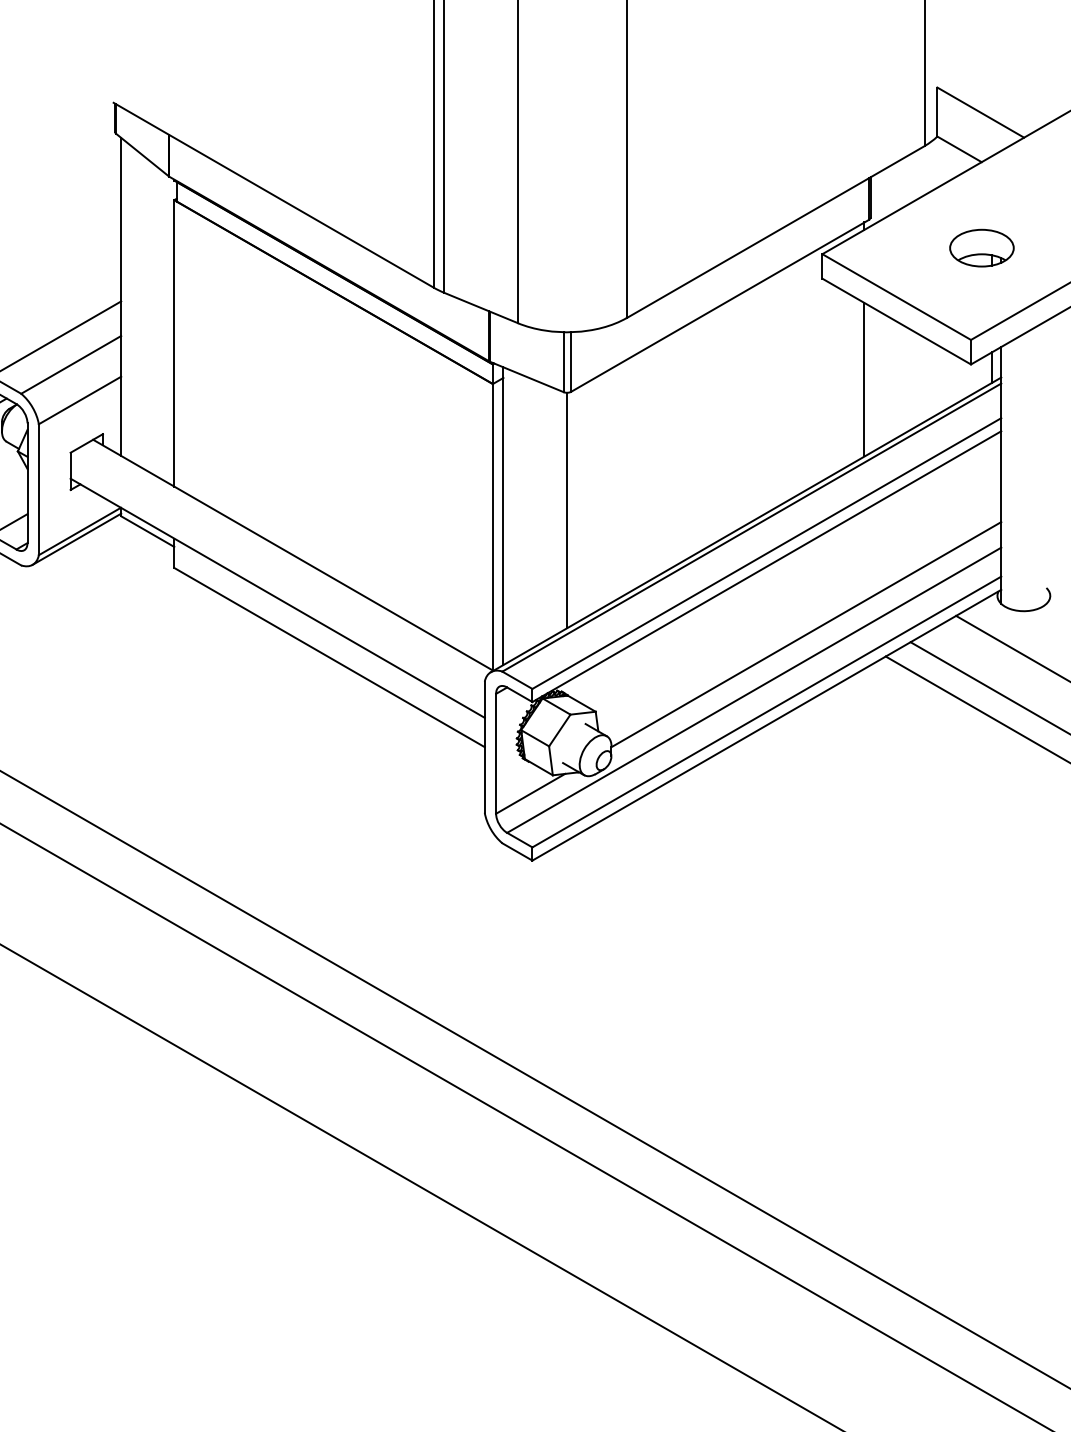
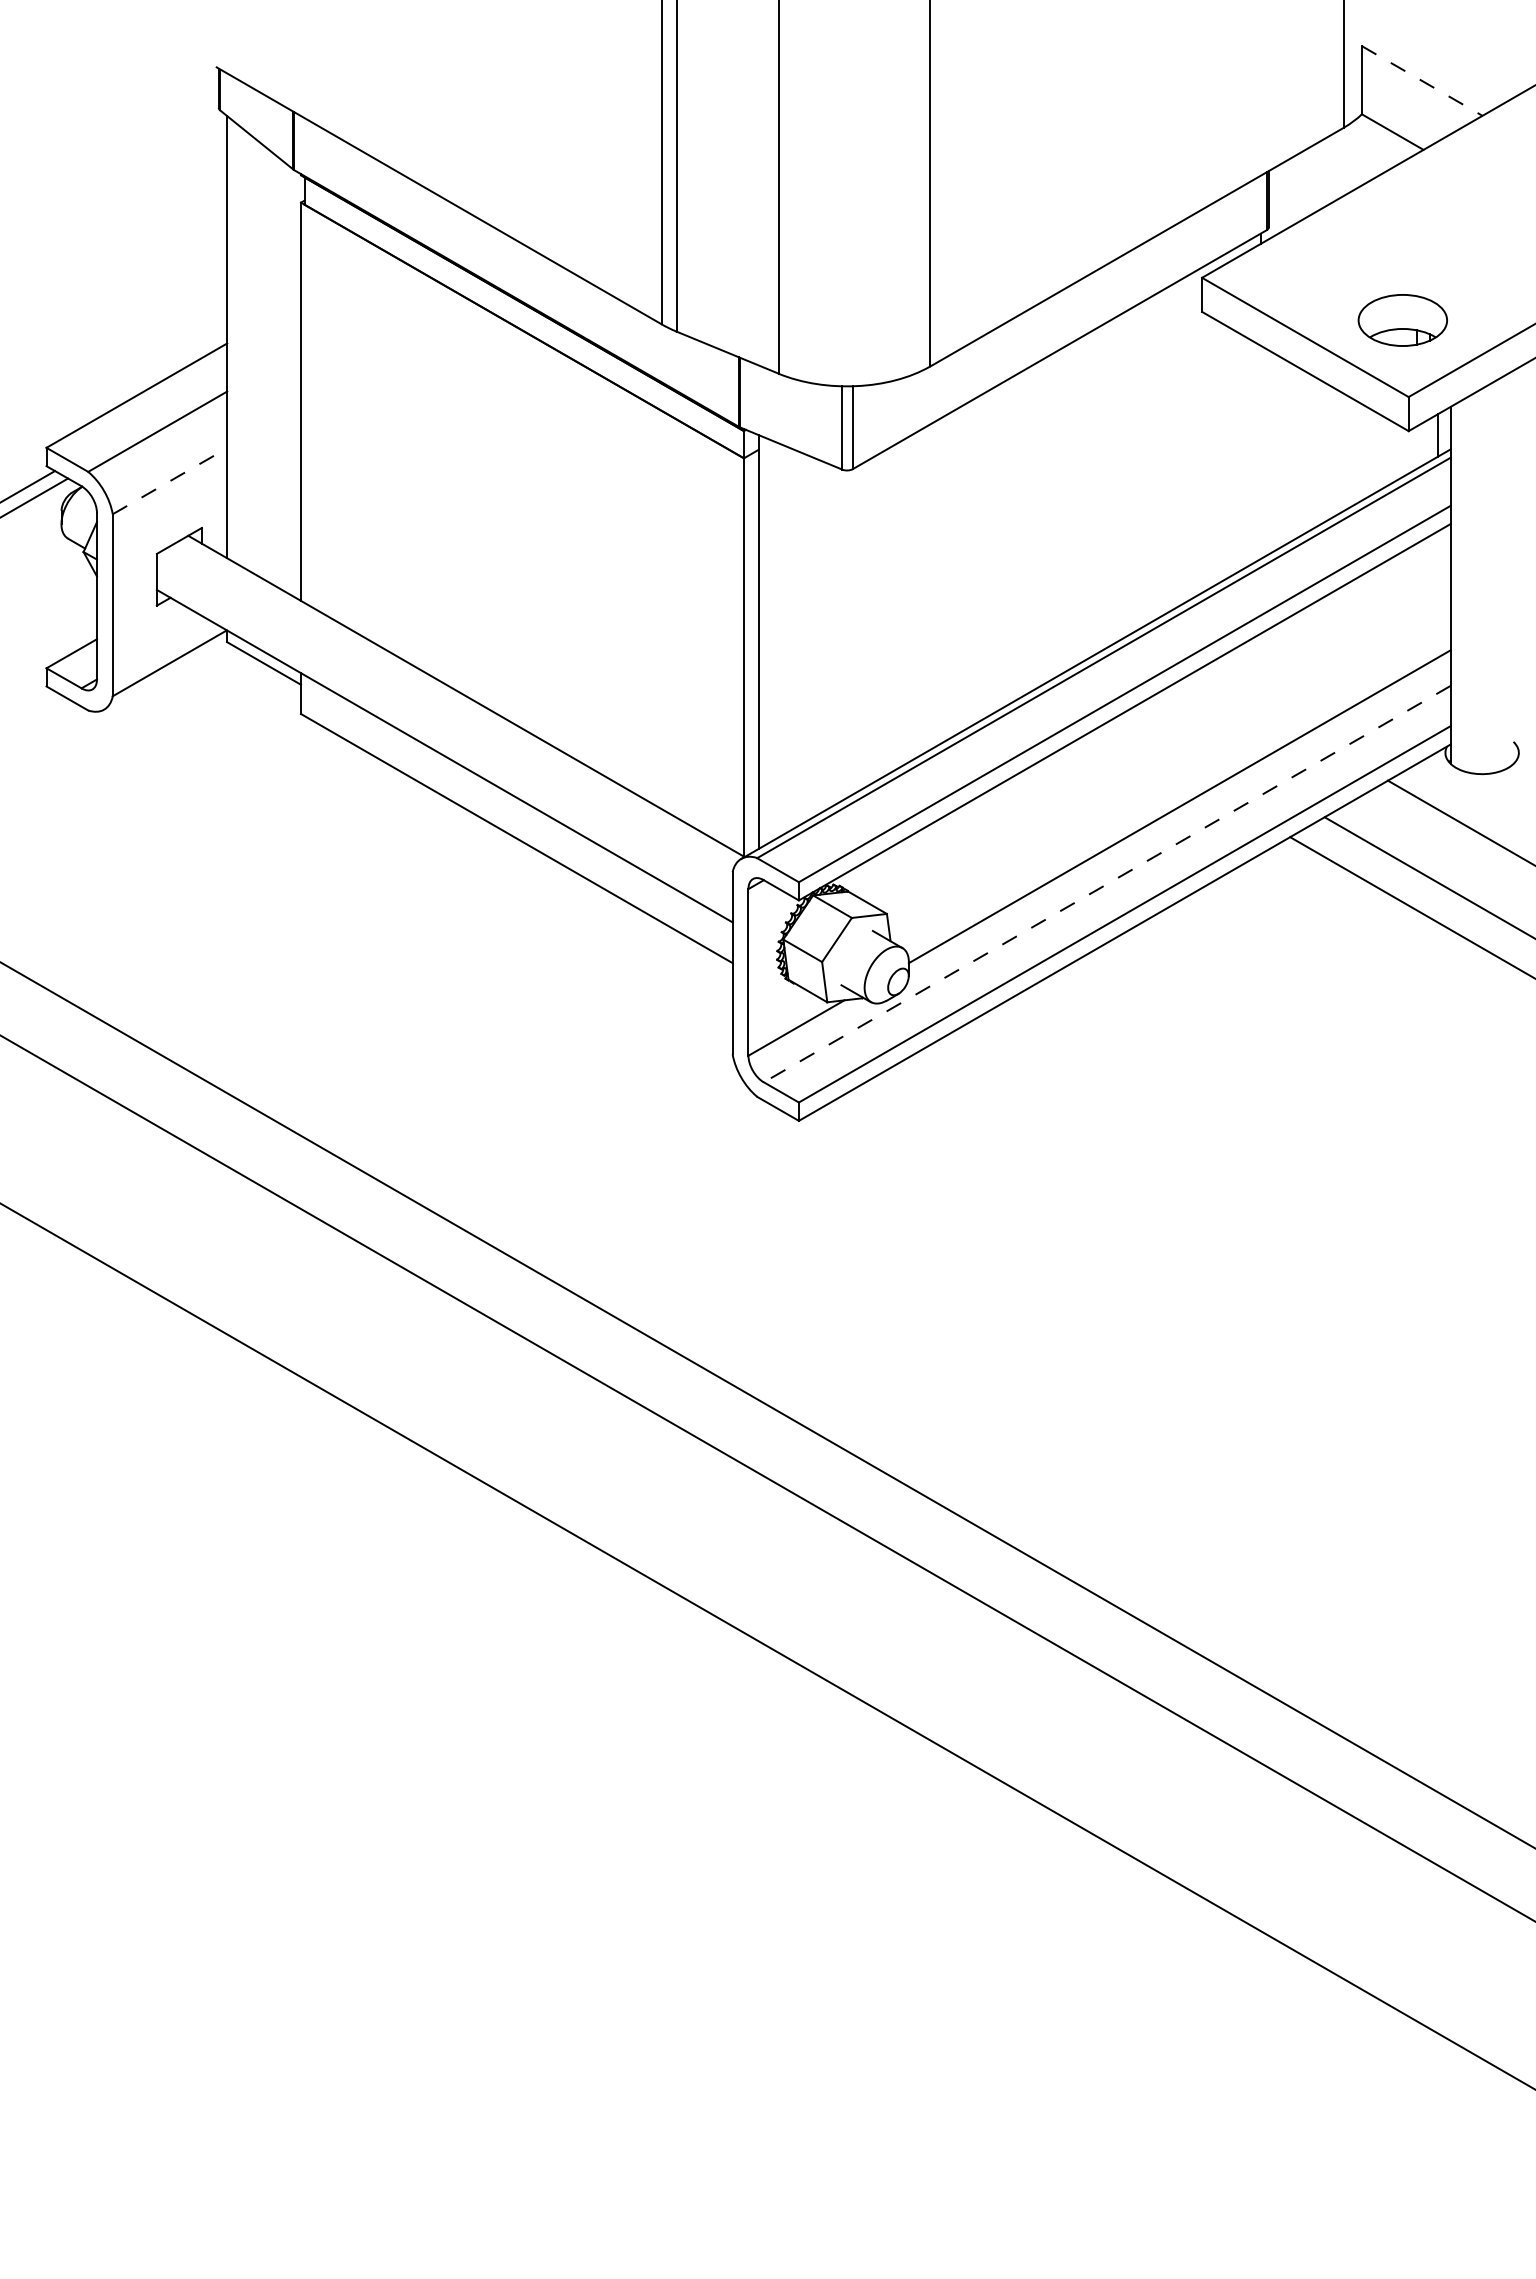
line: (980, 112) -> (1422, 80), solid -> dashed
part: (981, 248) -> (1402, 320), moved
line: (864, 379) -> (1260, 452), removed
line: (80, 399) -> (170, 480), solid -> dashed
line: (567, 510) -> (847, 633), removed
line: (76, 538) -> (165, 673), removed
line: (754, 690) -> (1107, 884), solid -> dashed

